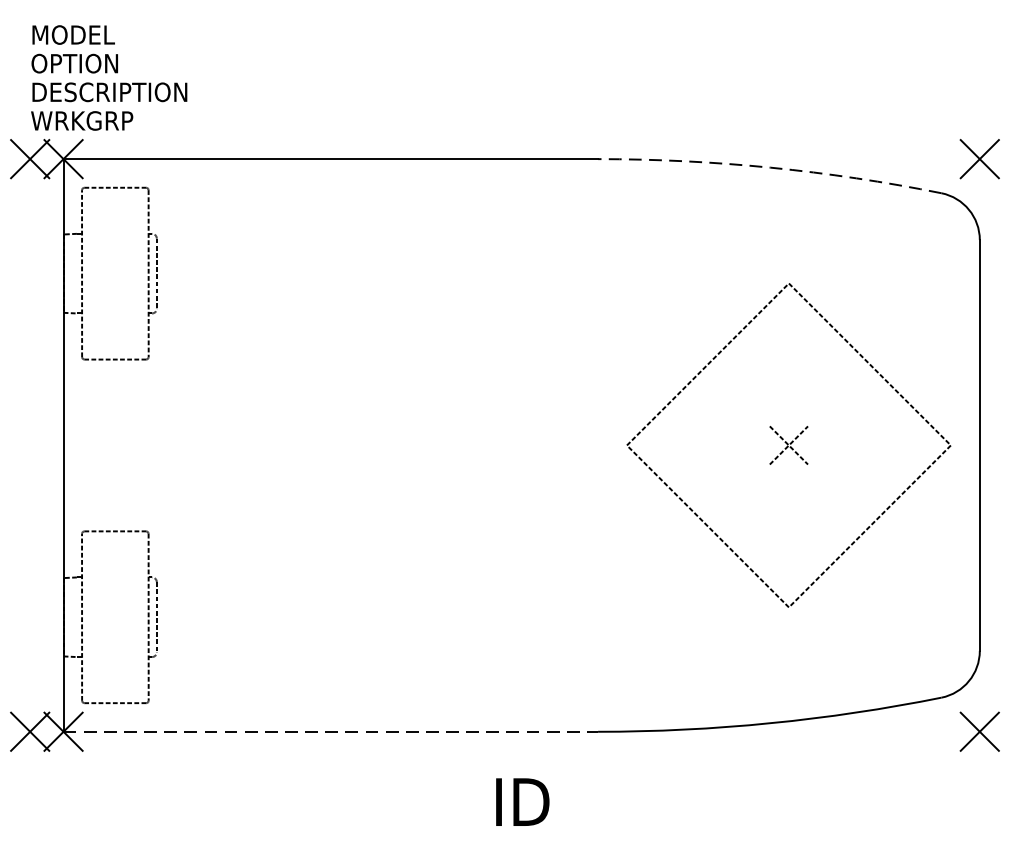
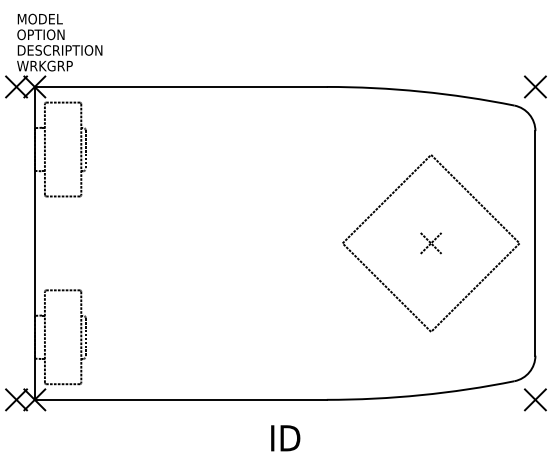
arc: (771, 167) -> (421, 91), dashed -> solid
line: (332, 731) -> (181, 399), dashed -> solid

